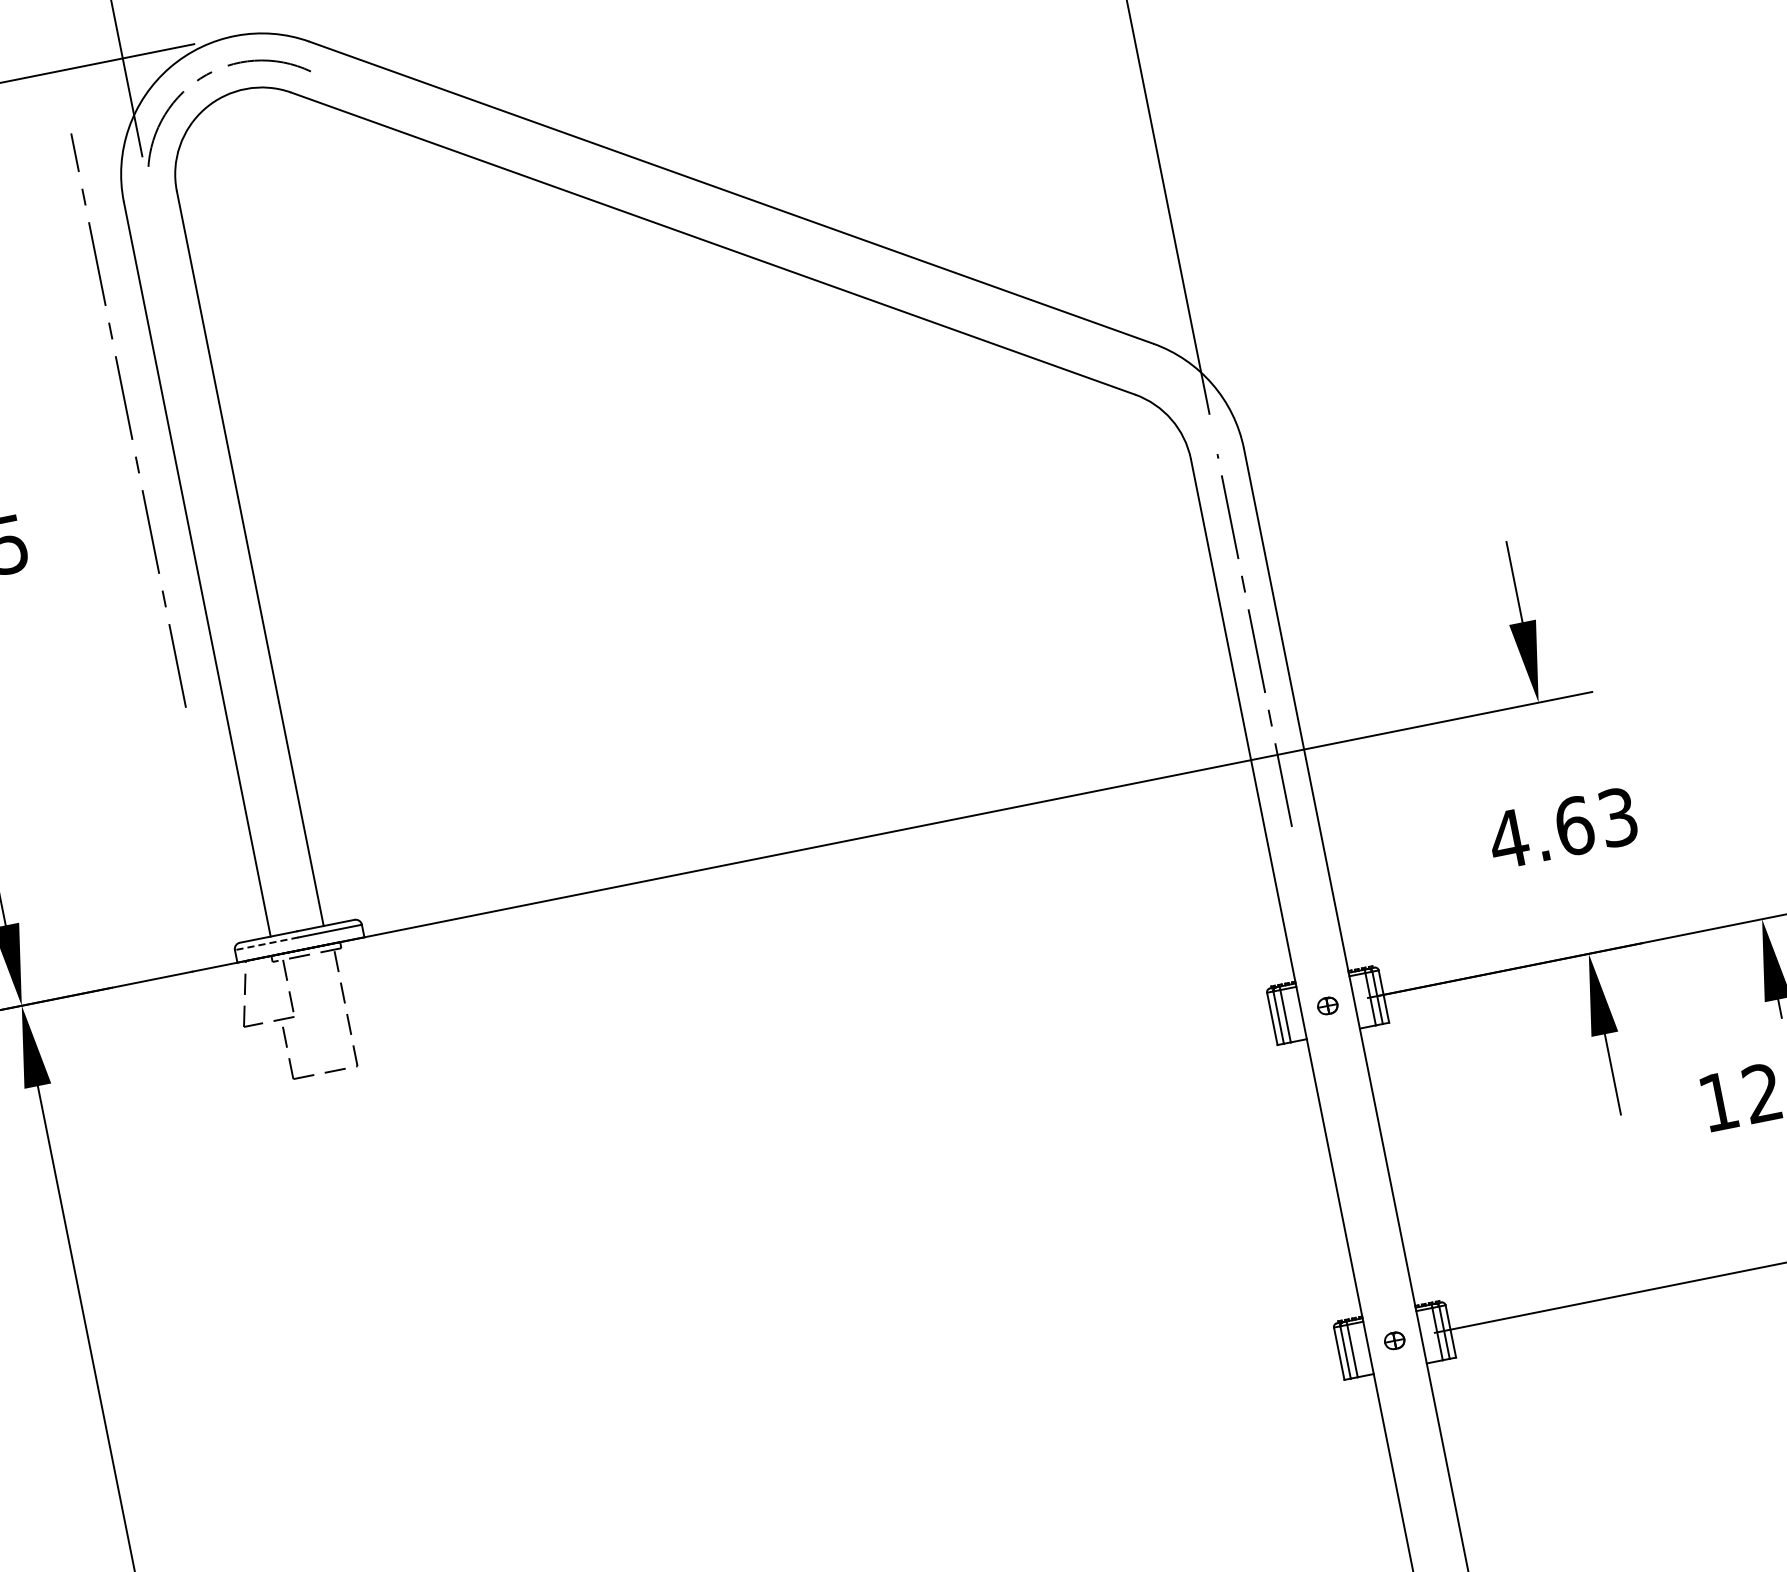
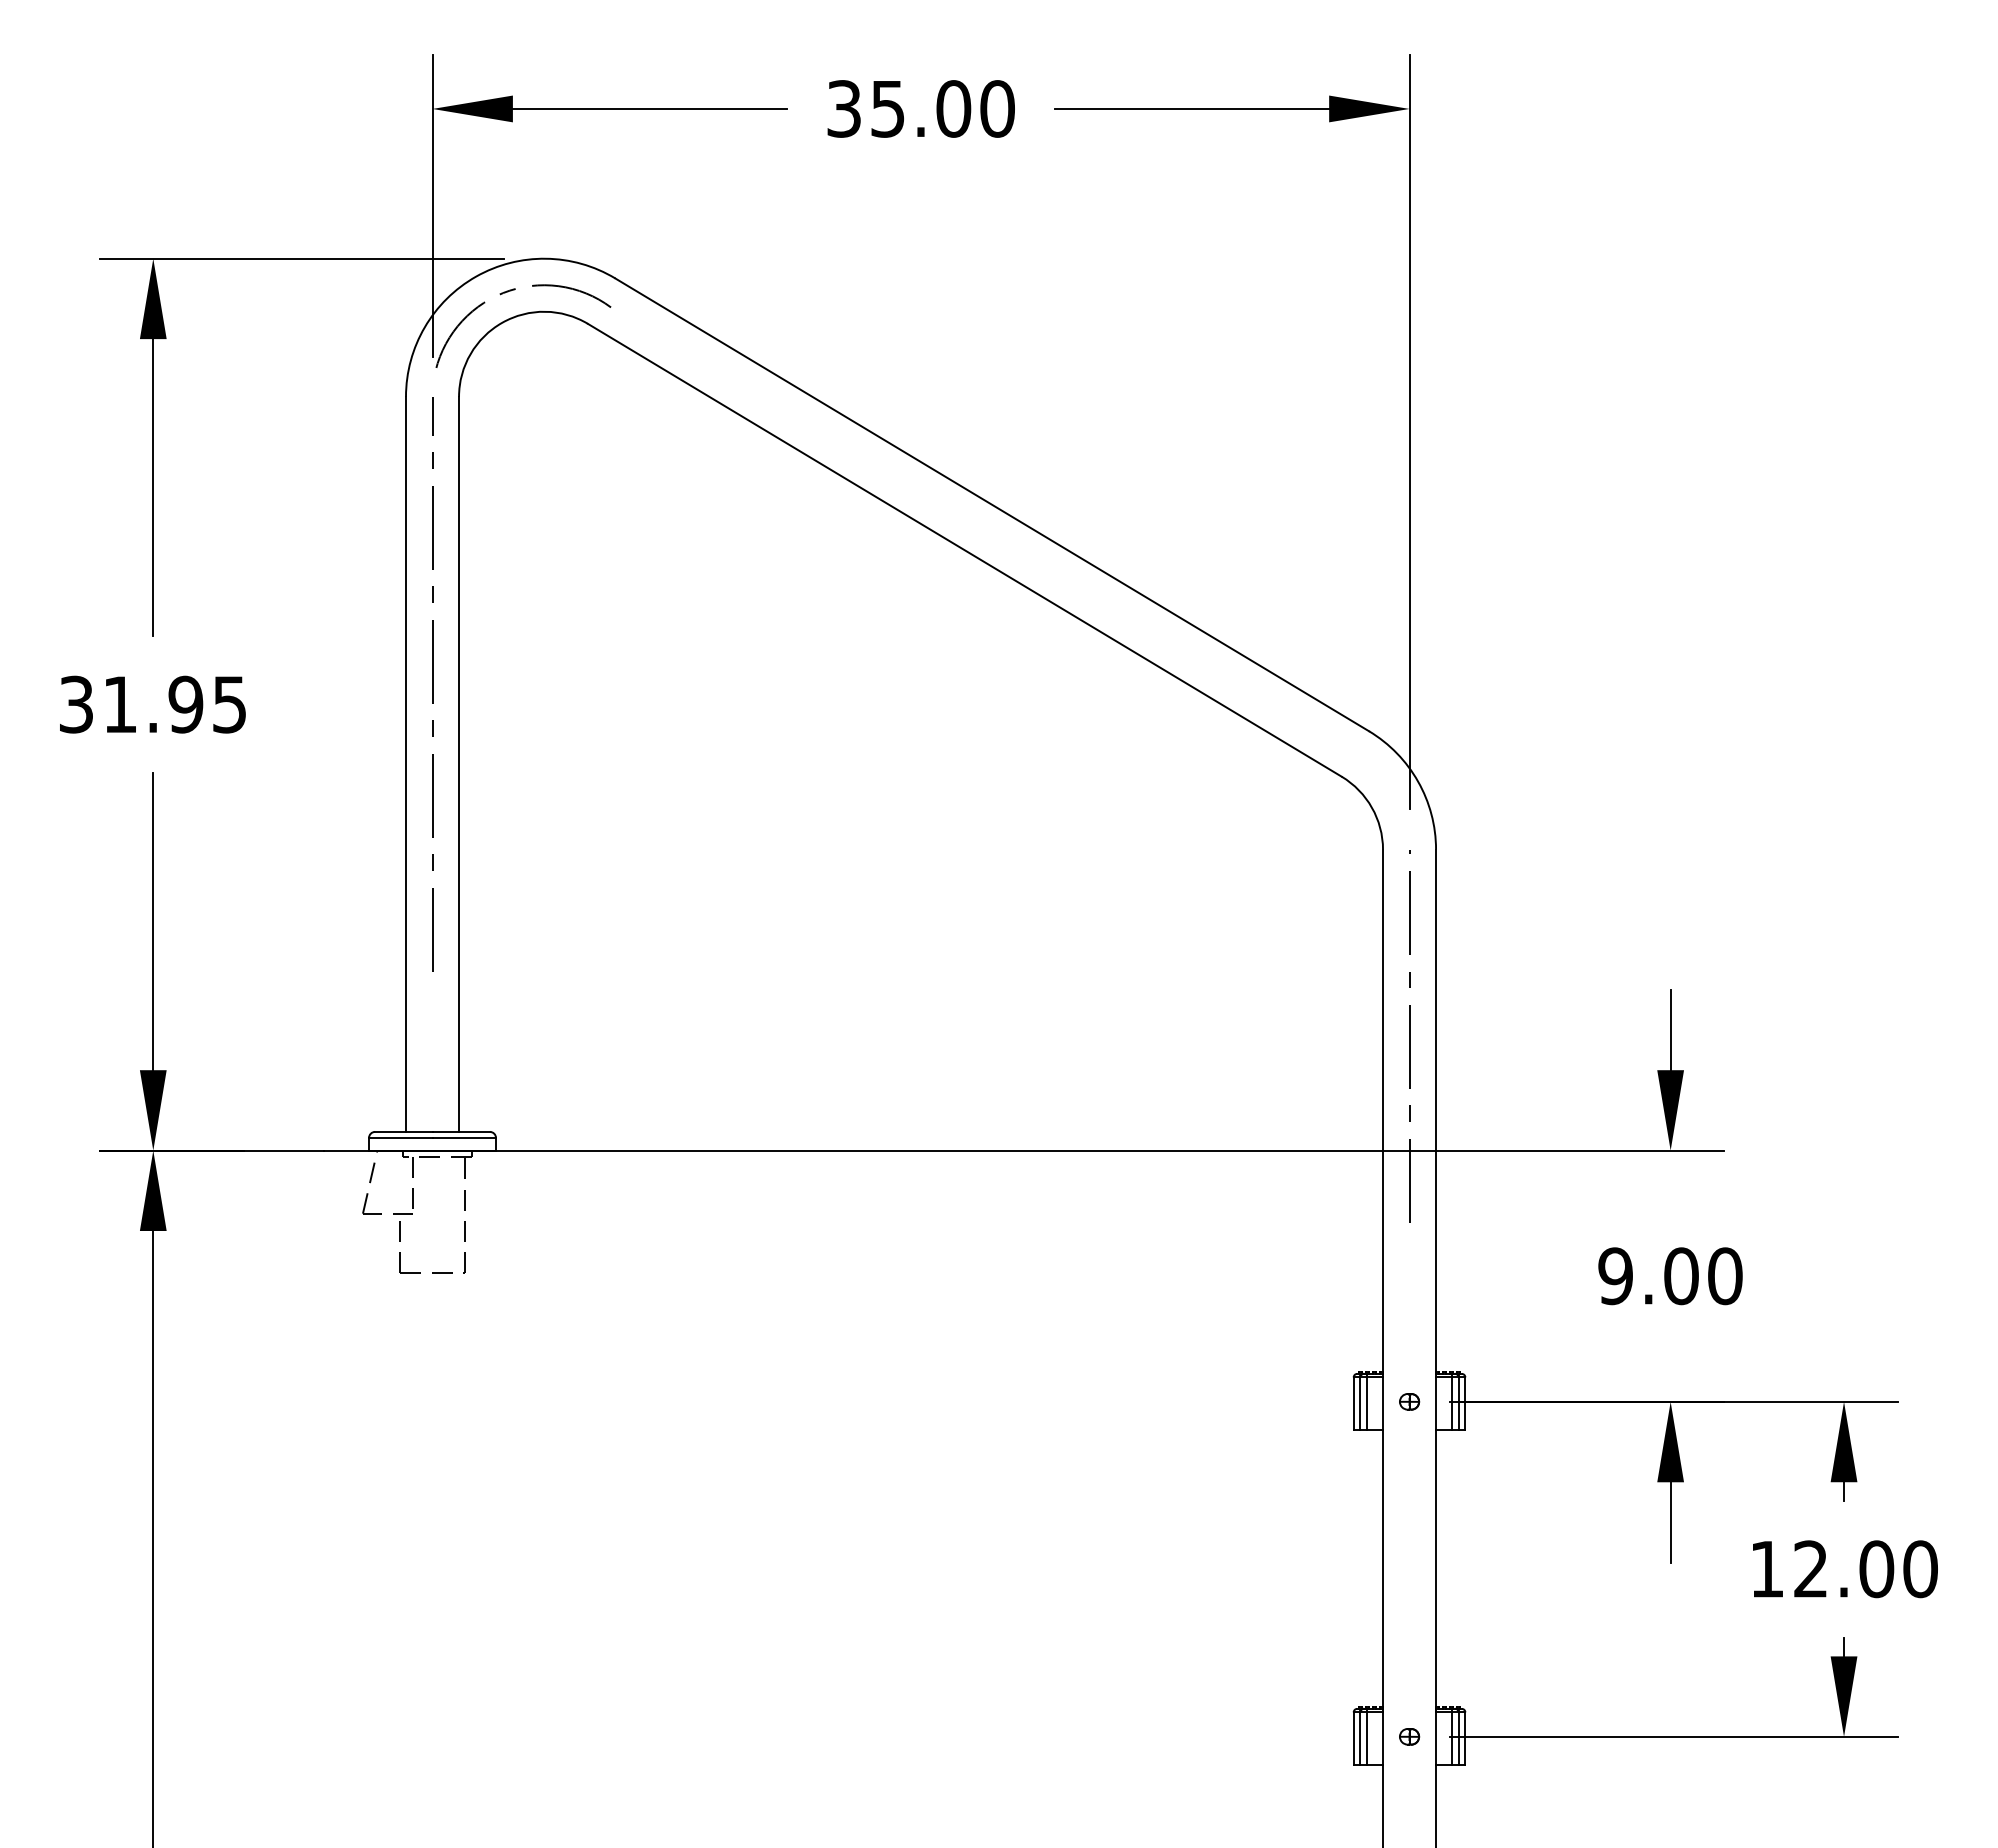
line: (128, 420) -> (432, 684), moved
text: (1562, 828) -> (1669, 1276), 4.63 -> 9.00
line: (266, 944) -> (400, 1138), dashed -> solid

